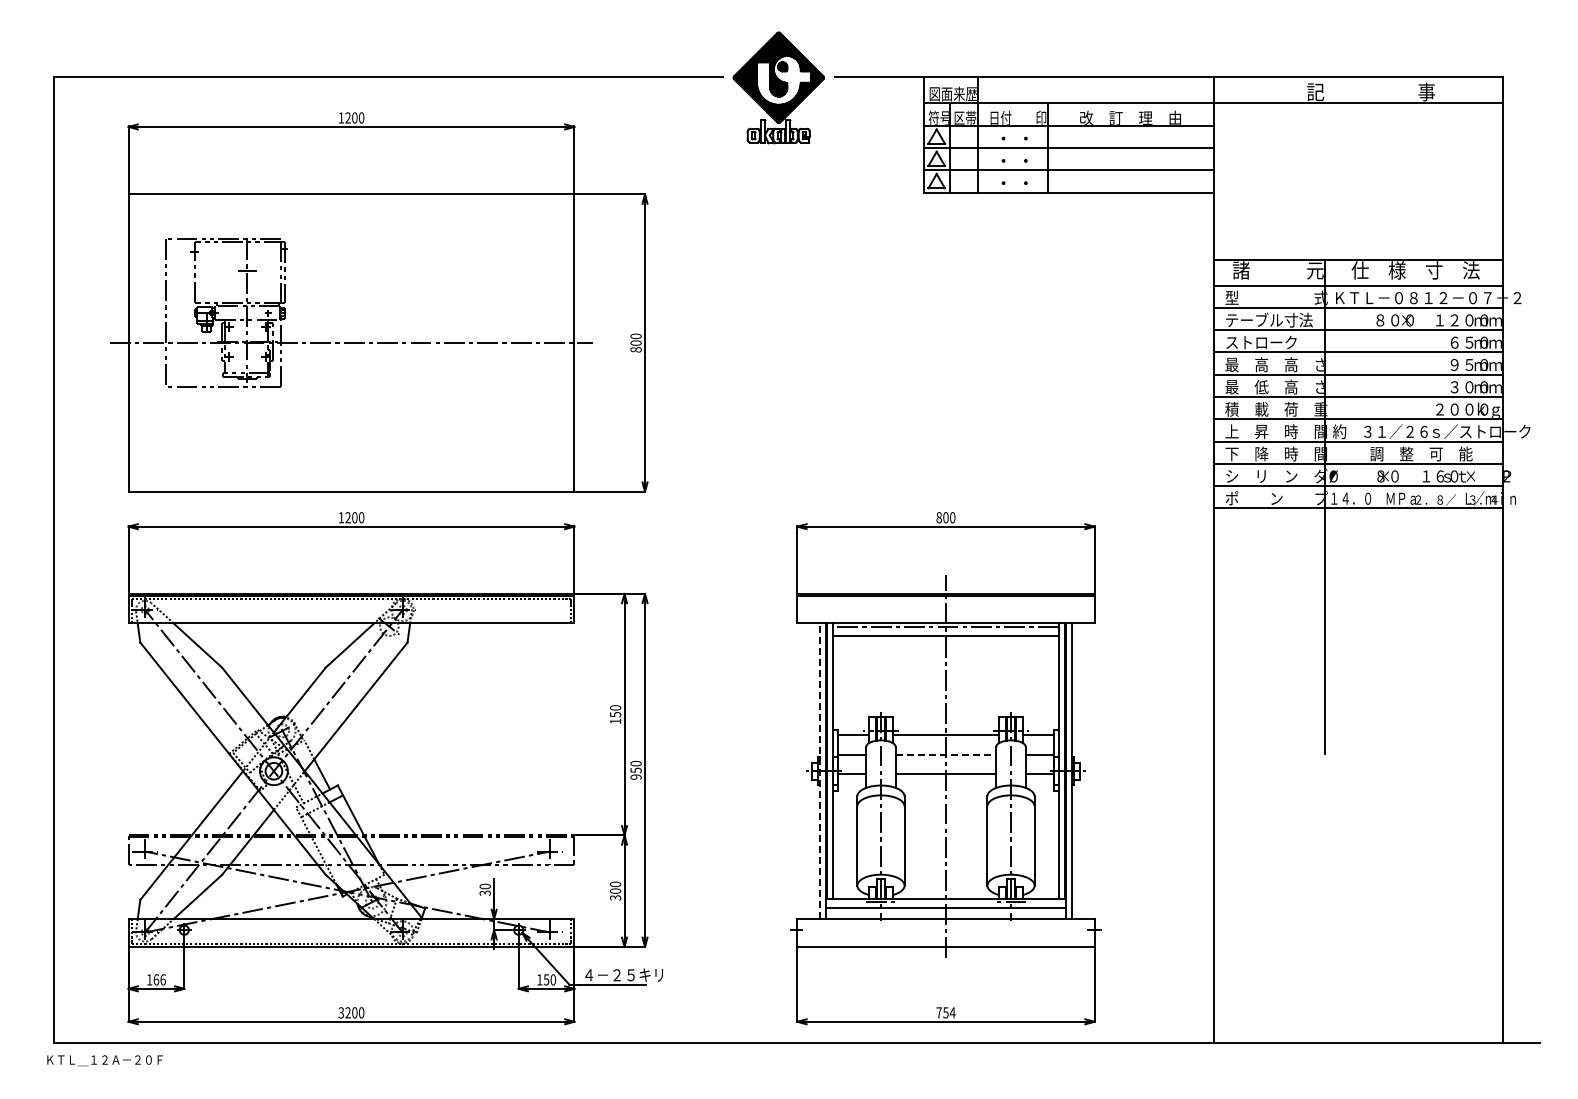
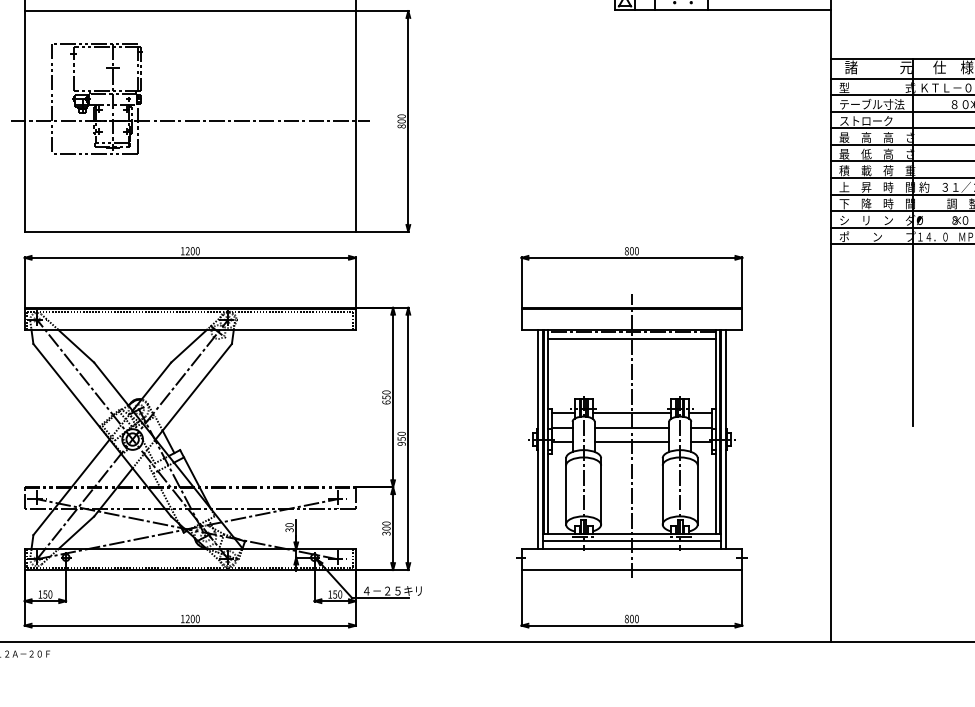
text: (615, 721) -> (386, 402), 150 -> 650
line: (946, 755) -> (632, 427), dashed -> solid
line: (819, 771) -> (537, 439), dashed -> solid
text: (159, 979) -> (47, 594), 166 -> 150
text: (340, 1012) -> (182, 618), 3200 -> 1200
text: (945, 1012) -> (631, 618), 754 -> 800

